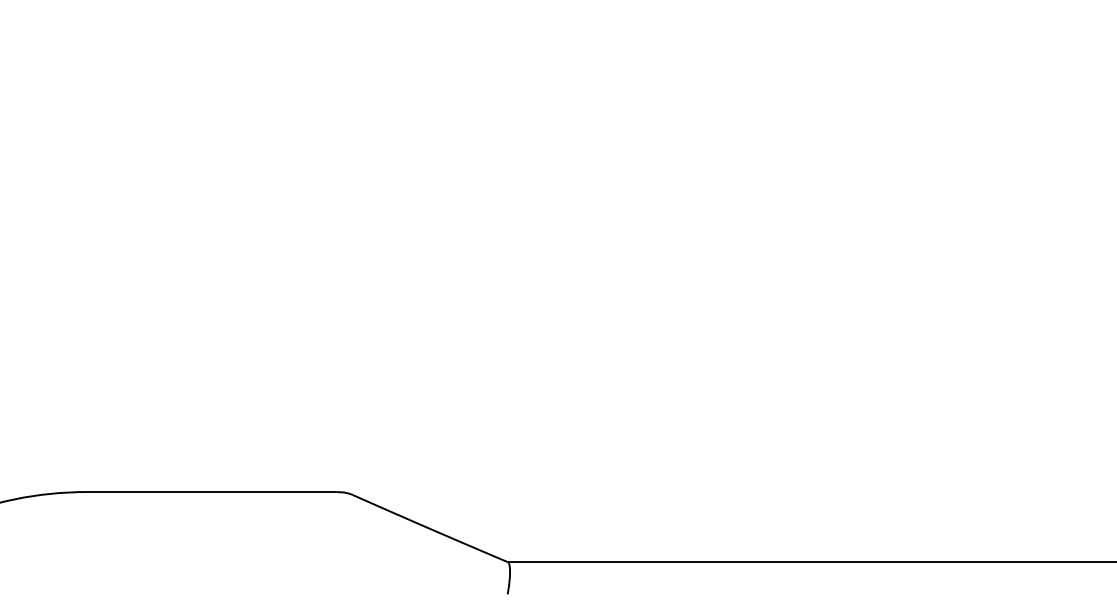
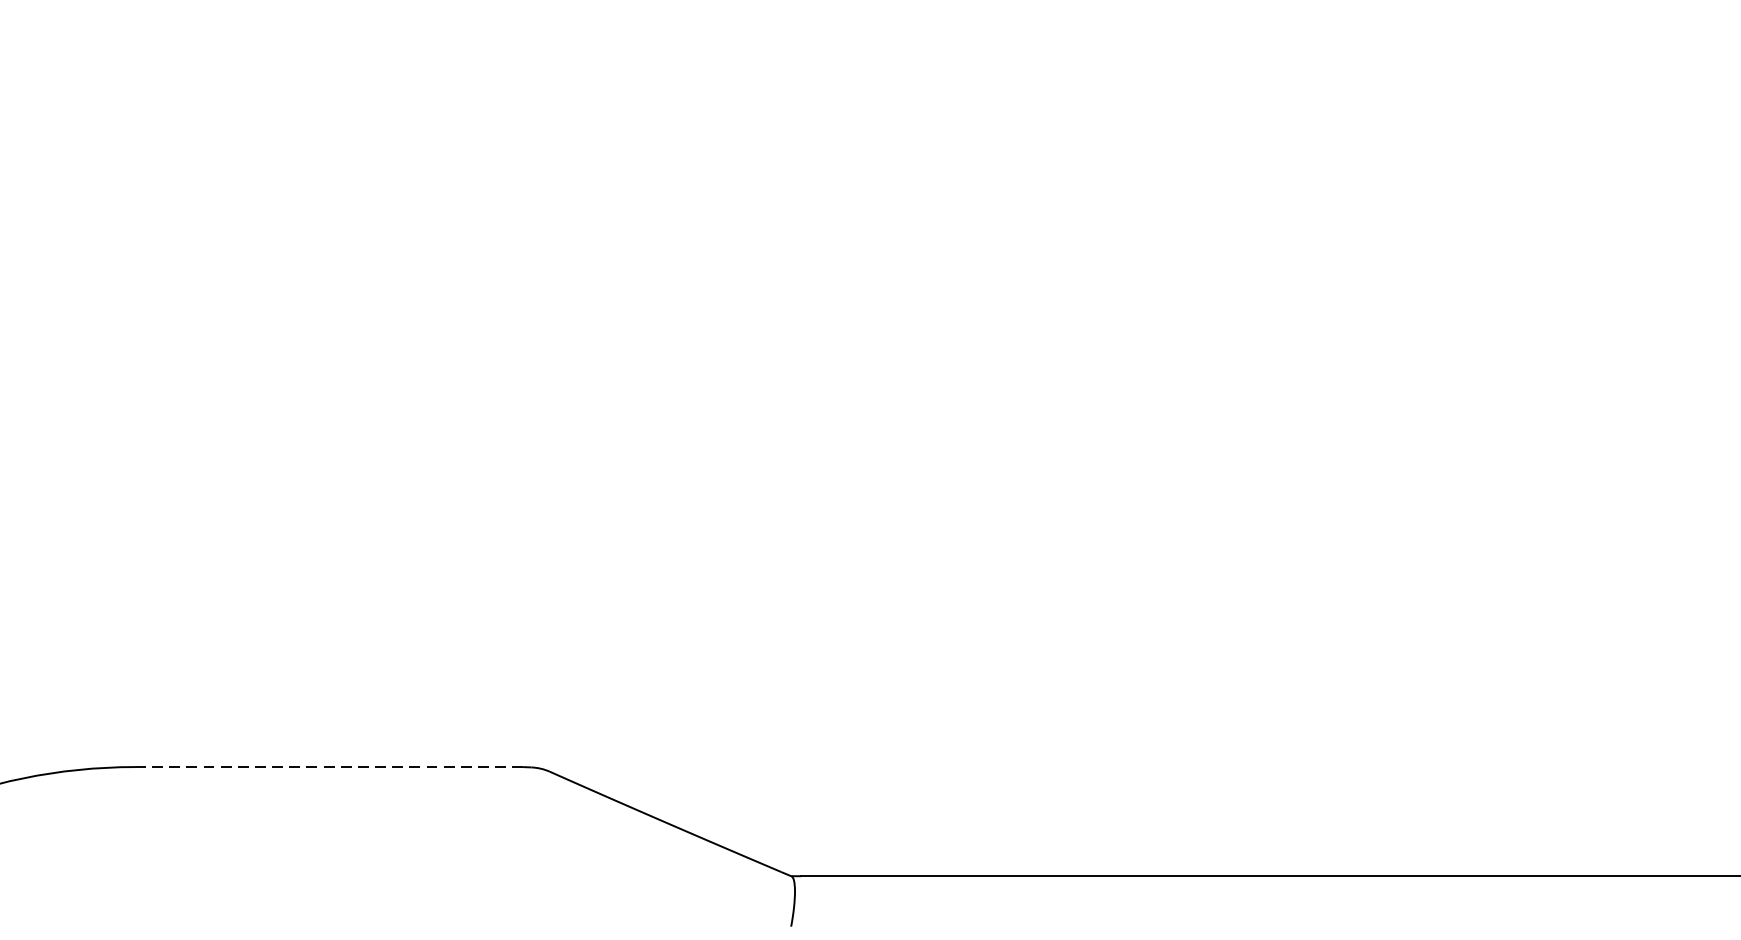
line: (211, 492) -> (329, 767), solid -> dashed

